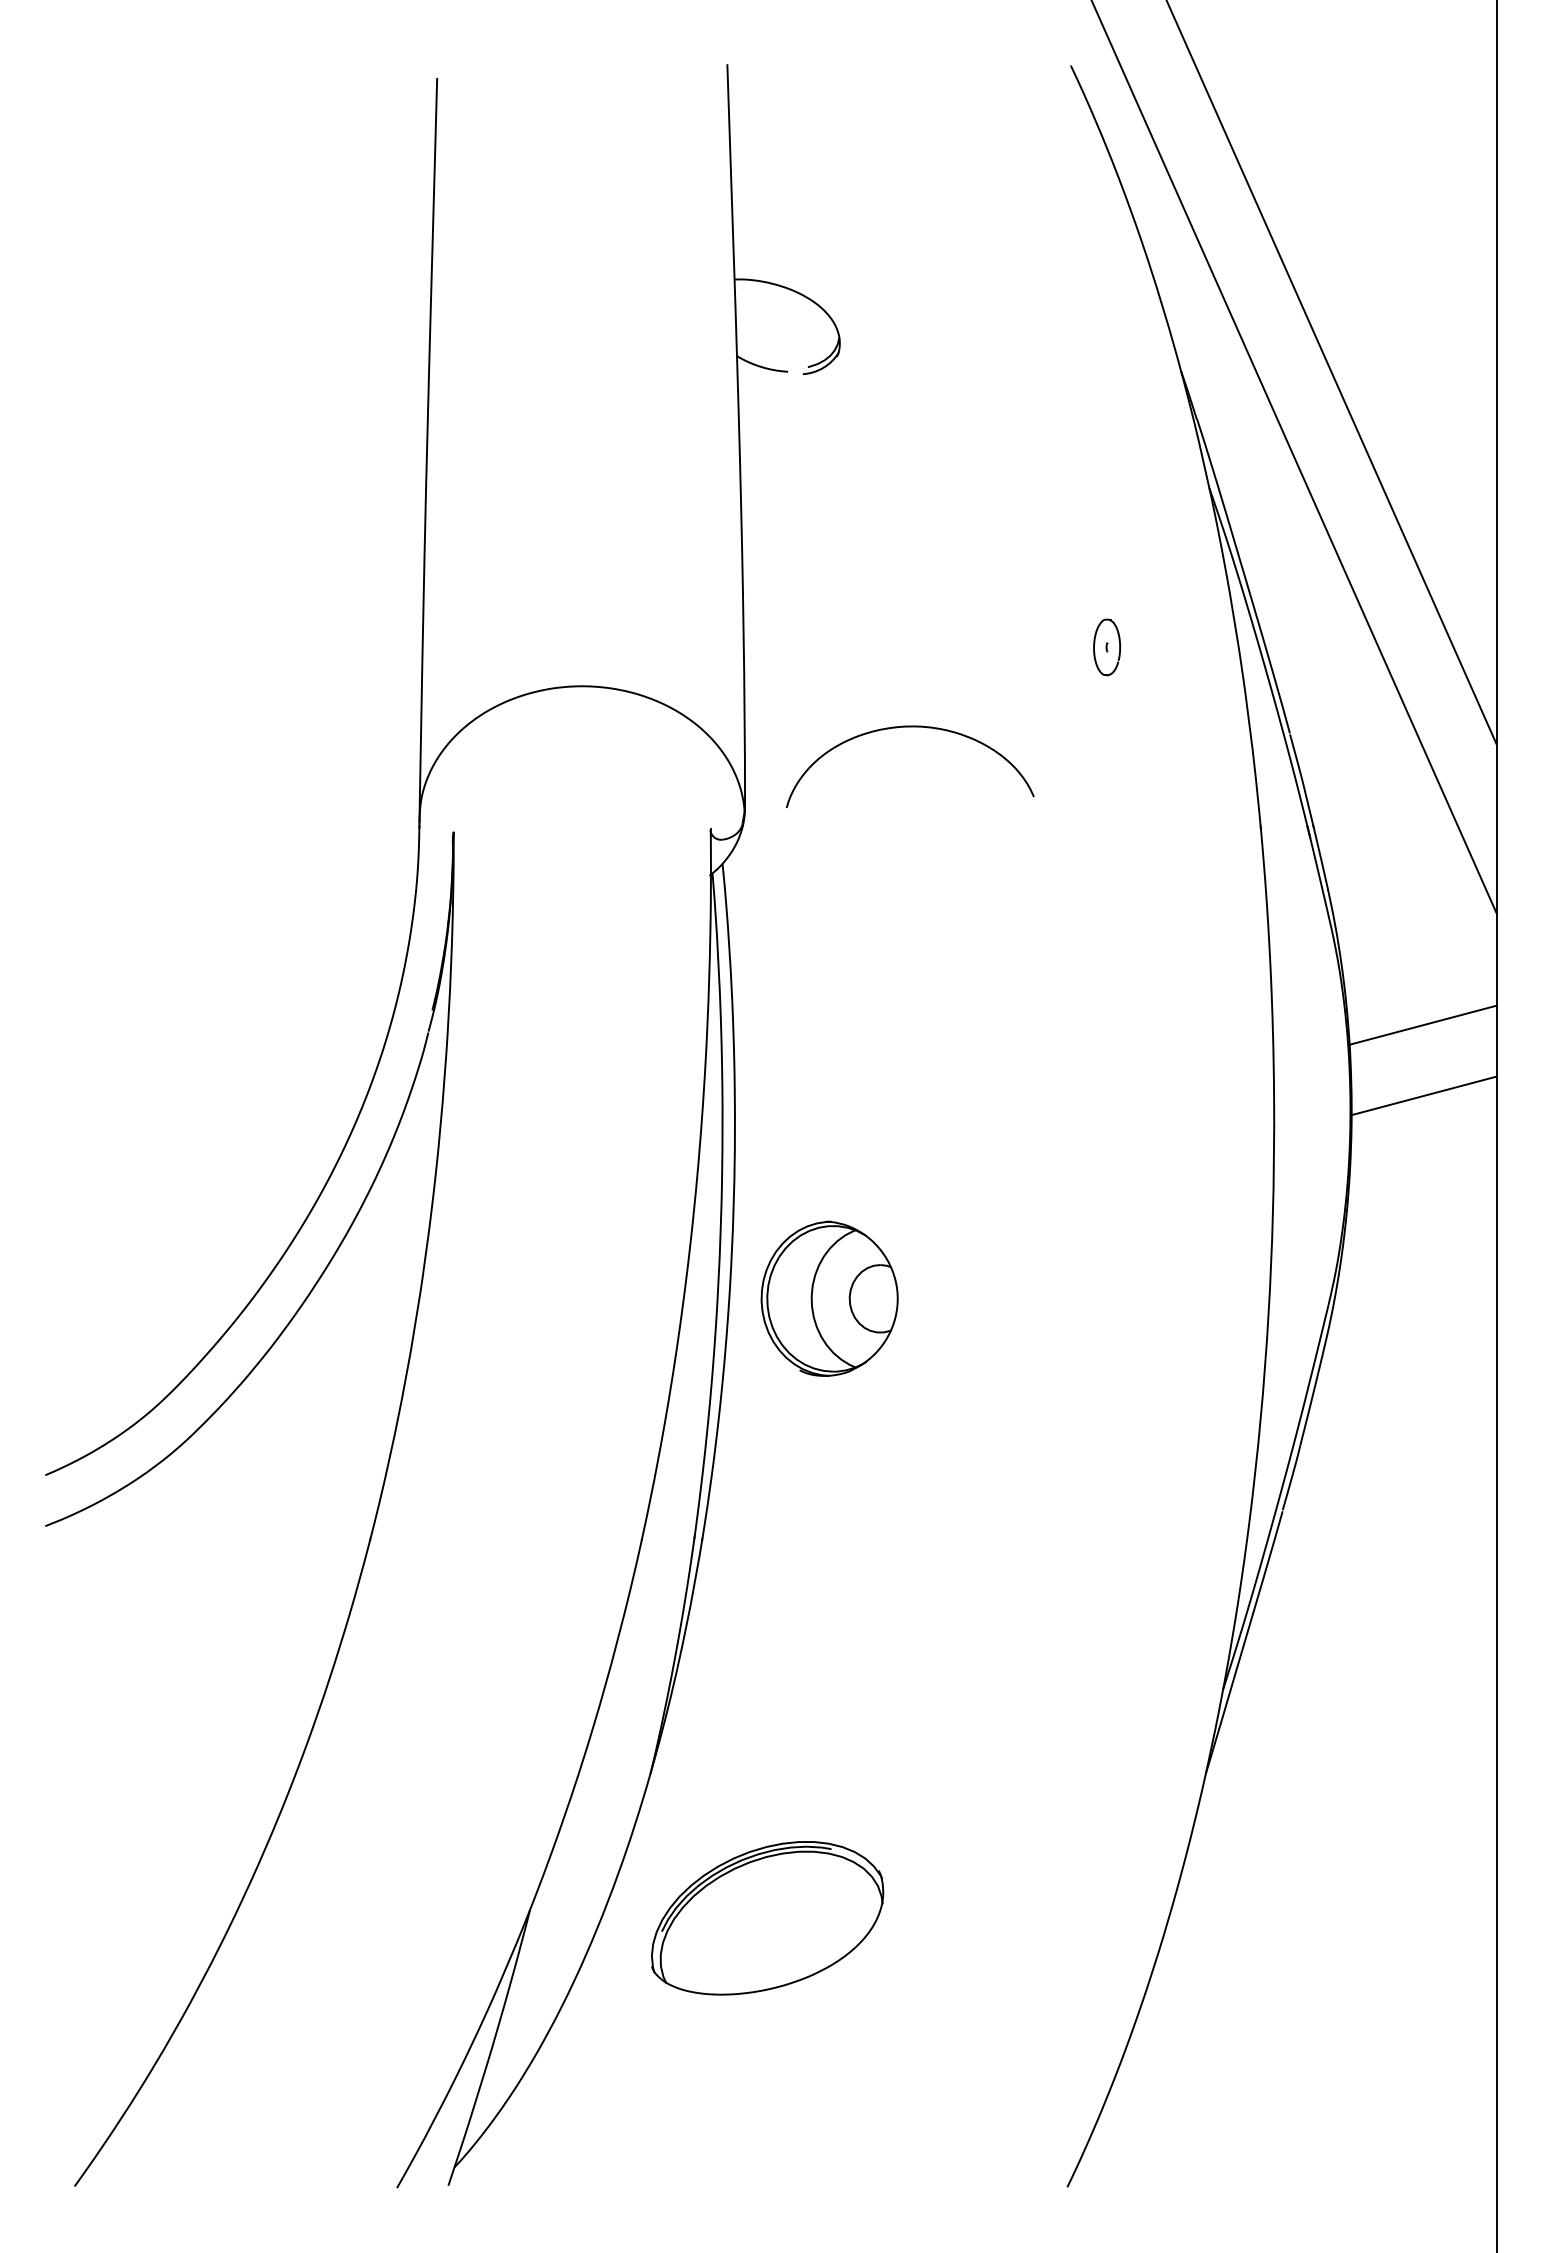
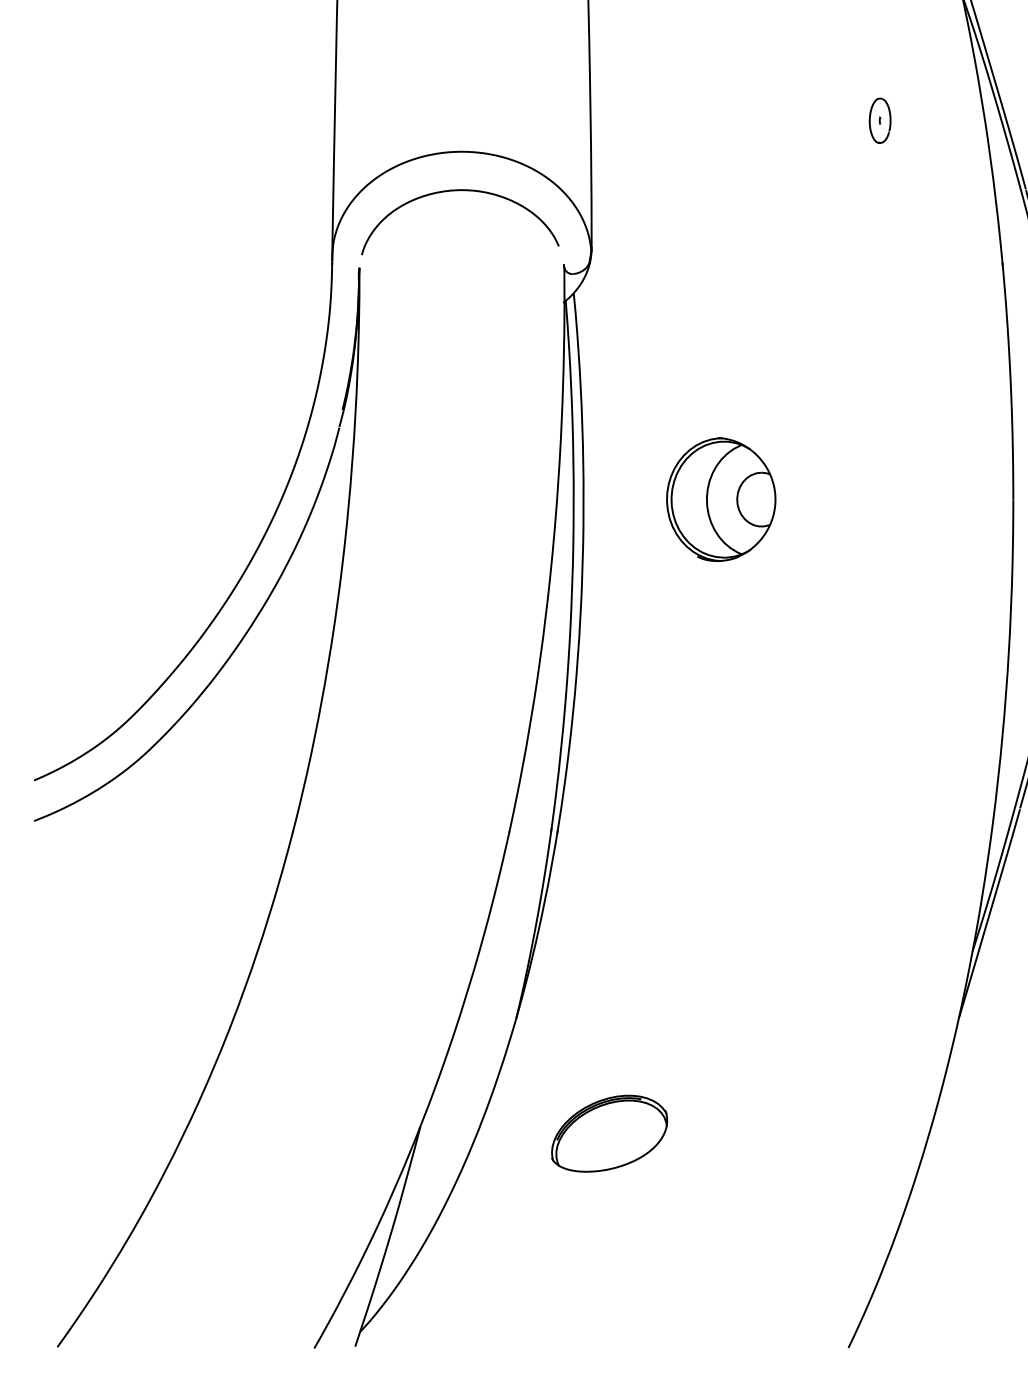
curve: (909, 727) -> (459, 190), moved
part: (829, 1298) -> (721, 499), moved
part: (767, 1918) -> (609, 1133), size x0.62

